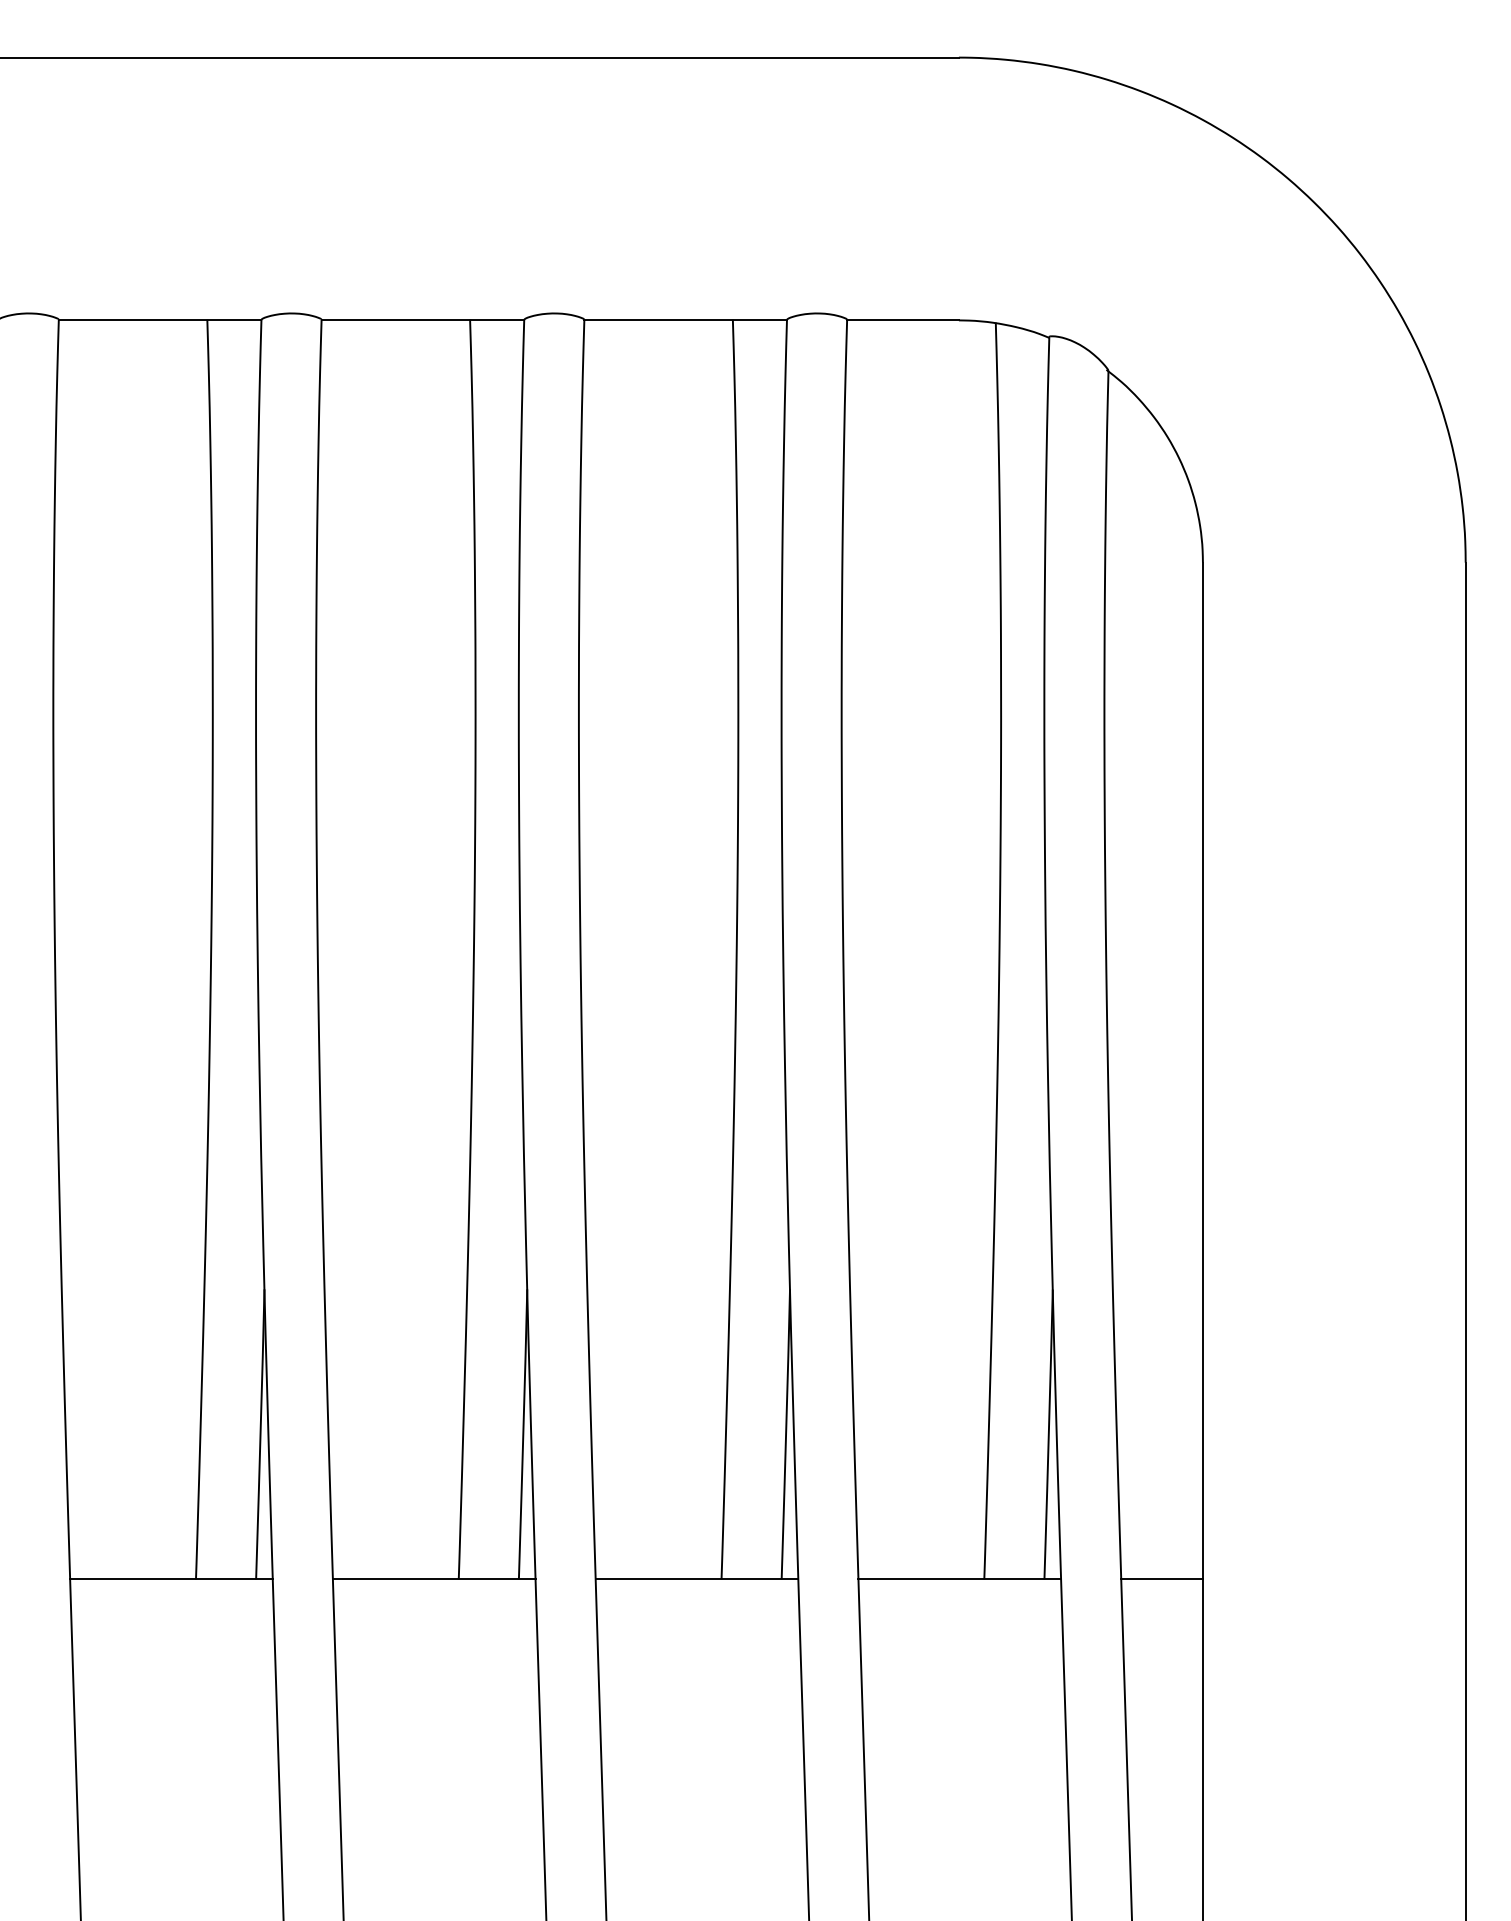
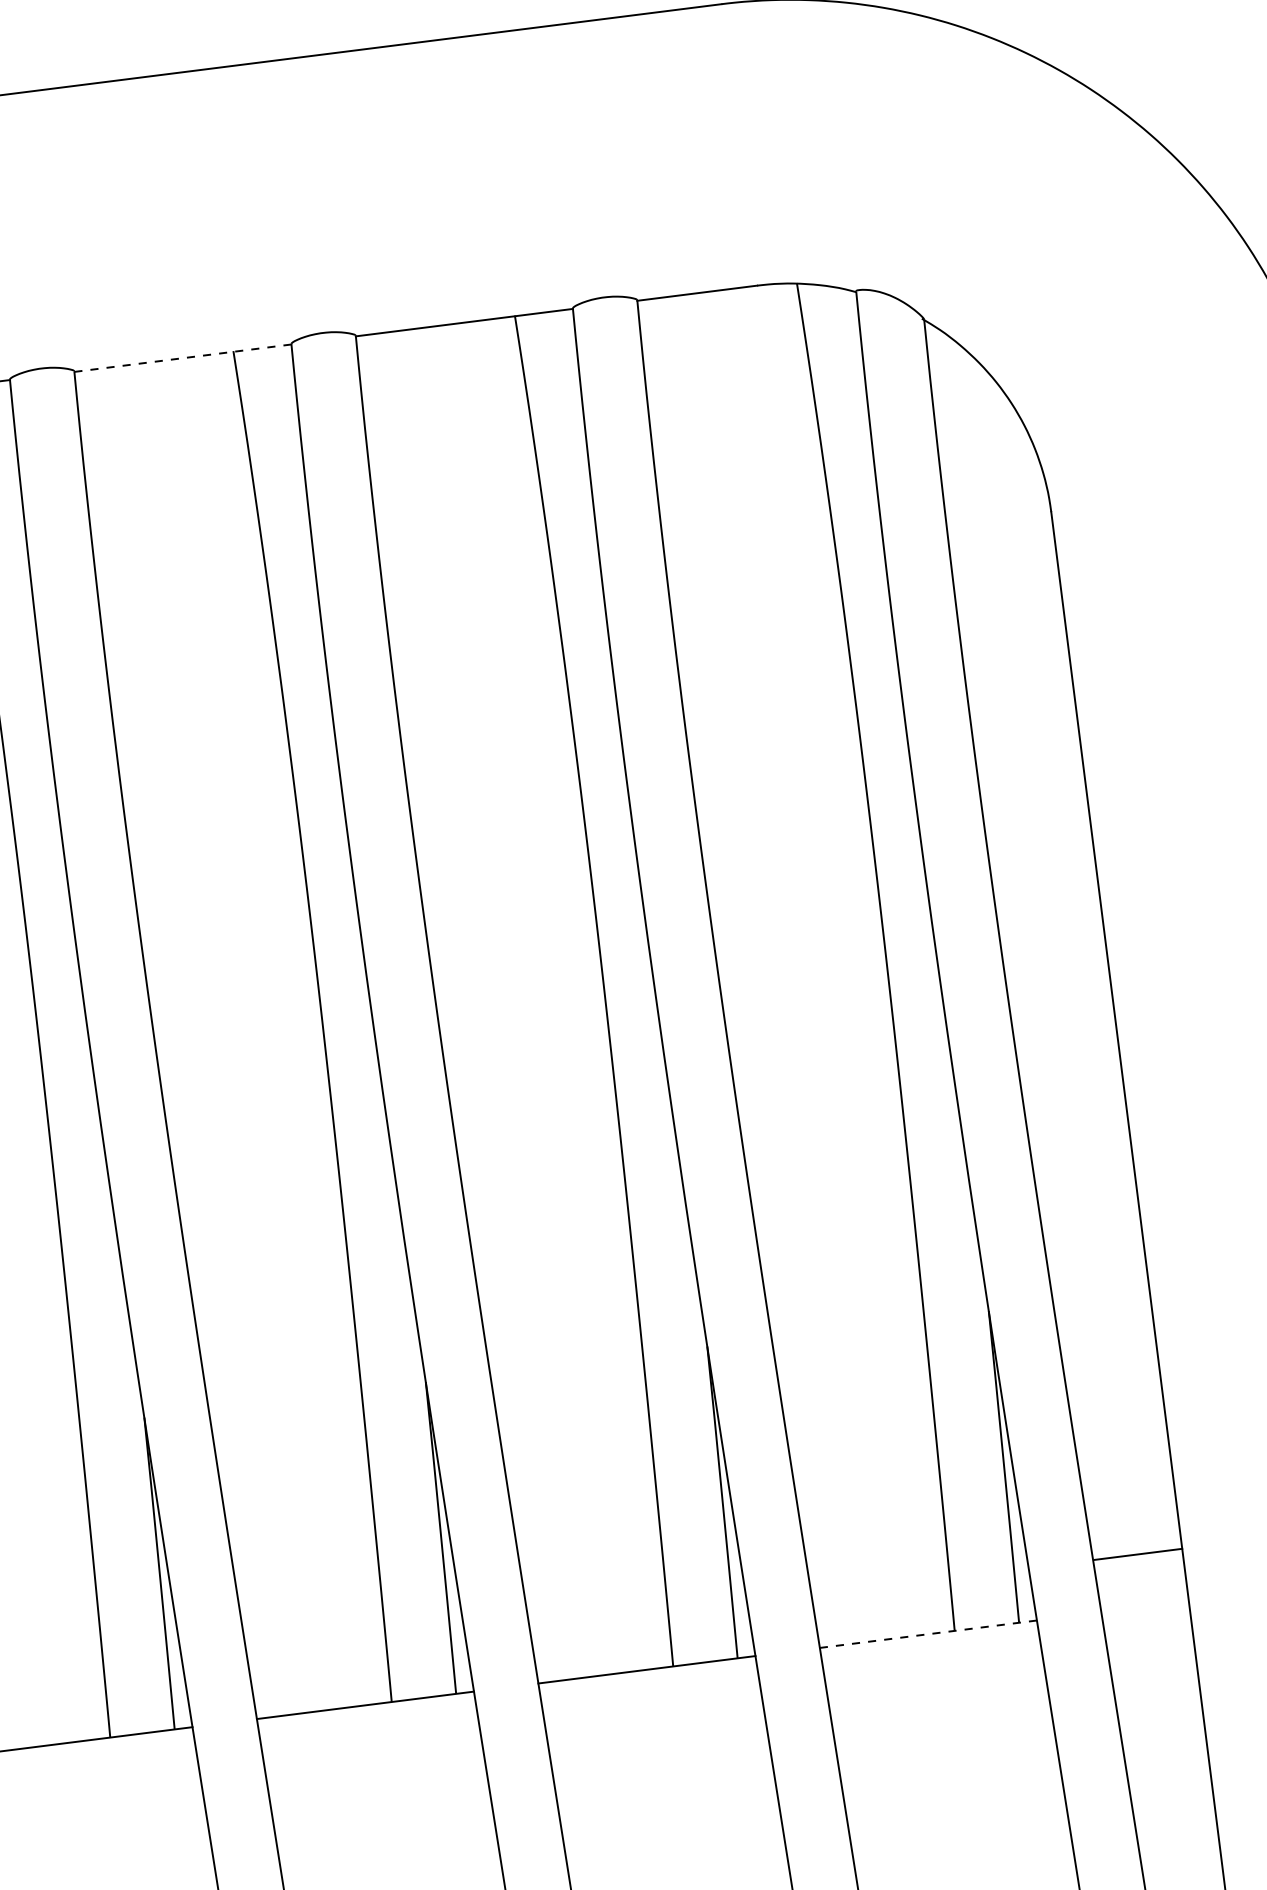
line: (423, 320) -> (183, 358), solid -> dashed
line: (959, 1579) -> (928, 1634), solid -> dashed
line: (1161, 1579) -> (1137, 1554), moved

